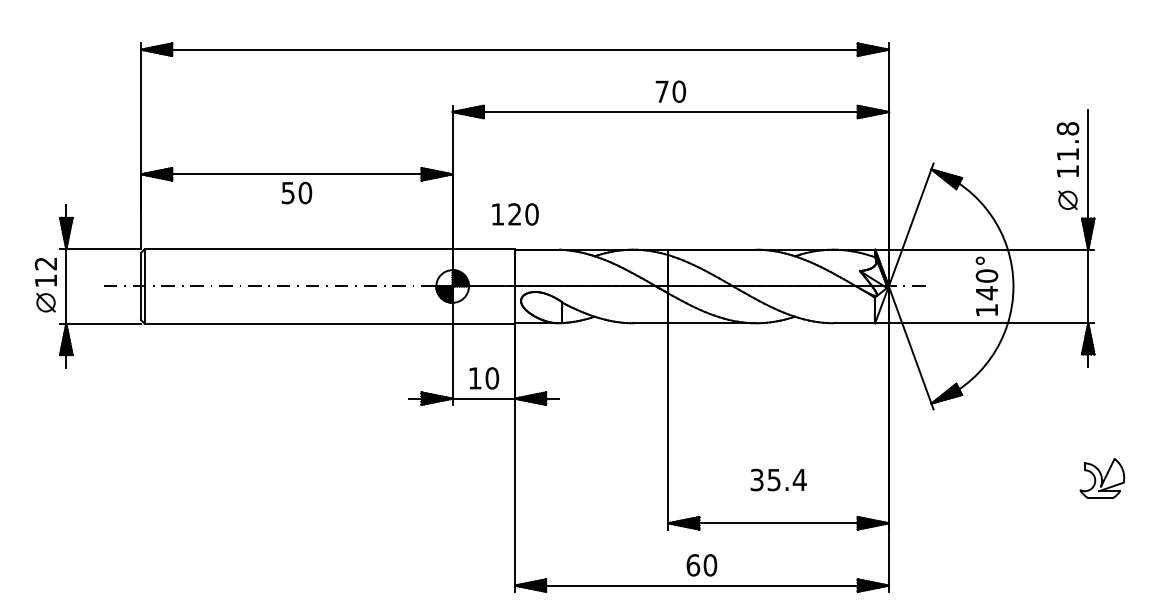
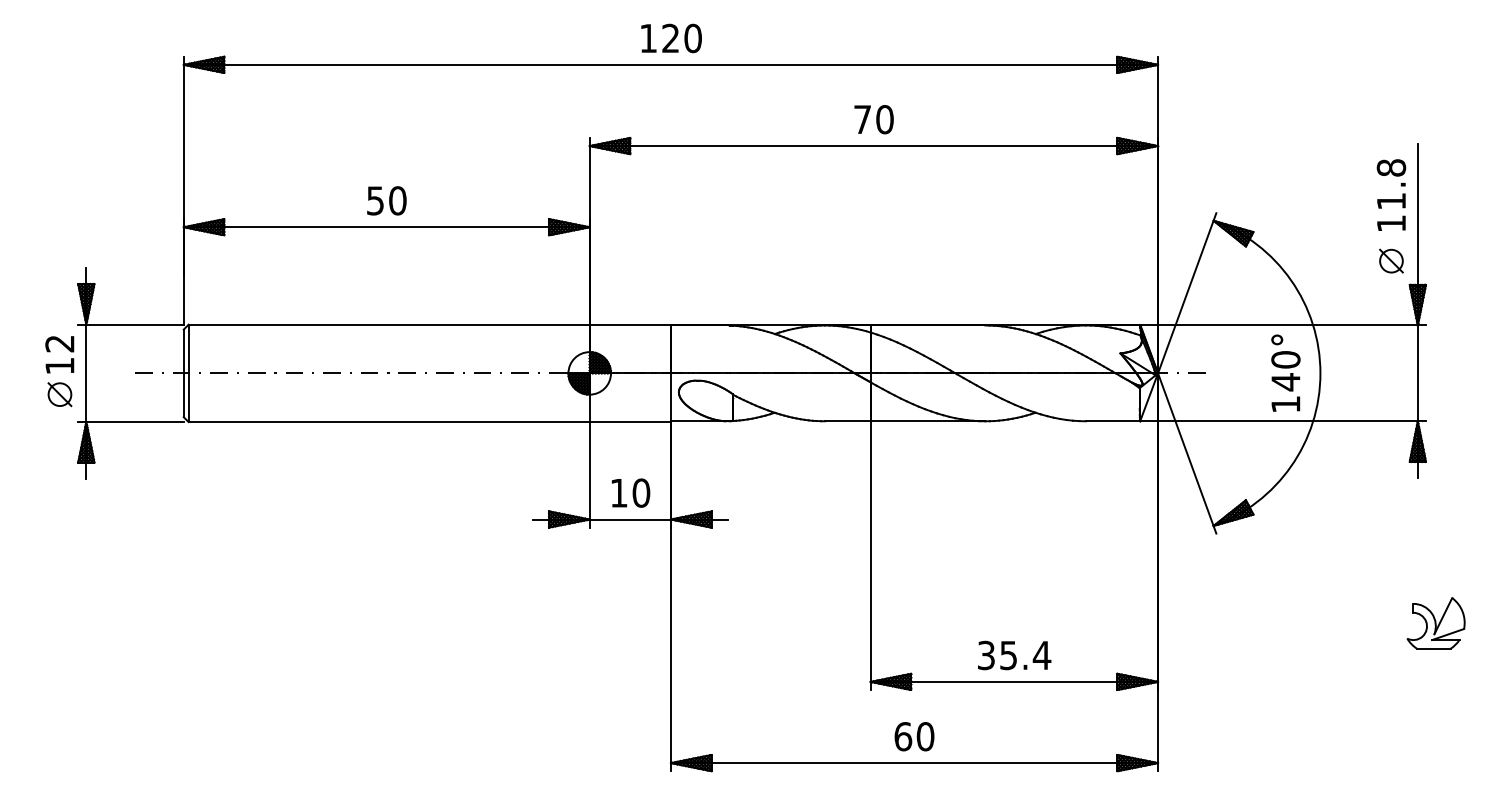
text: (296, 192) -> (386, 200), moved
text: (515, 214) -> (671, 38), moved
text: (778, 479) -> (1014, 654), moved

